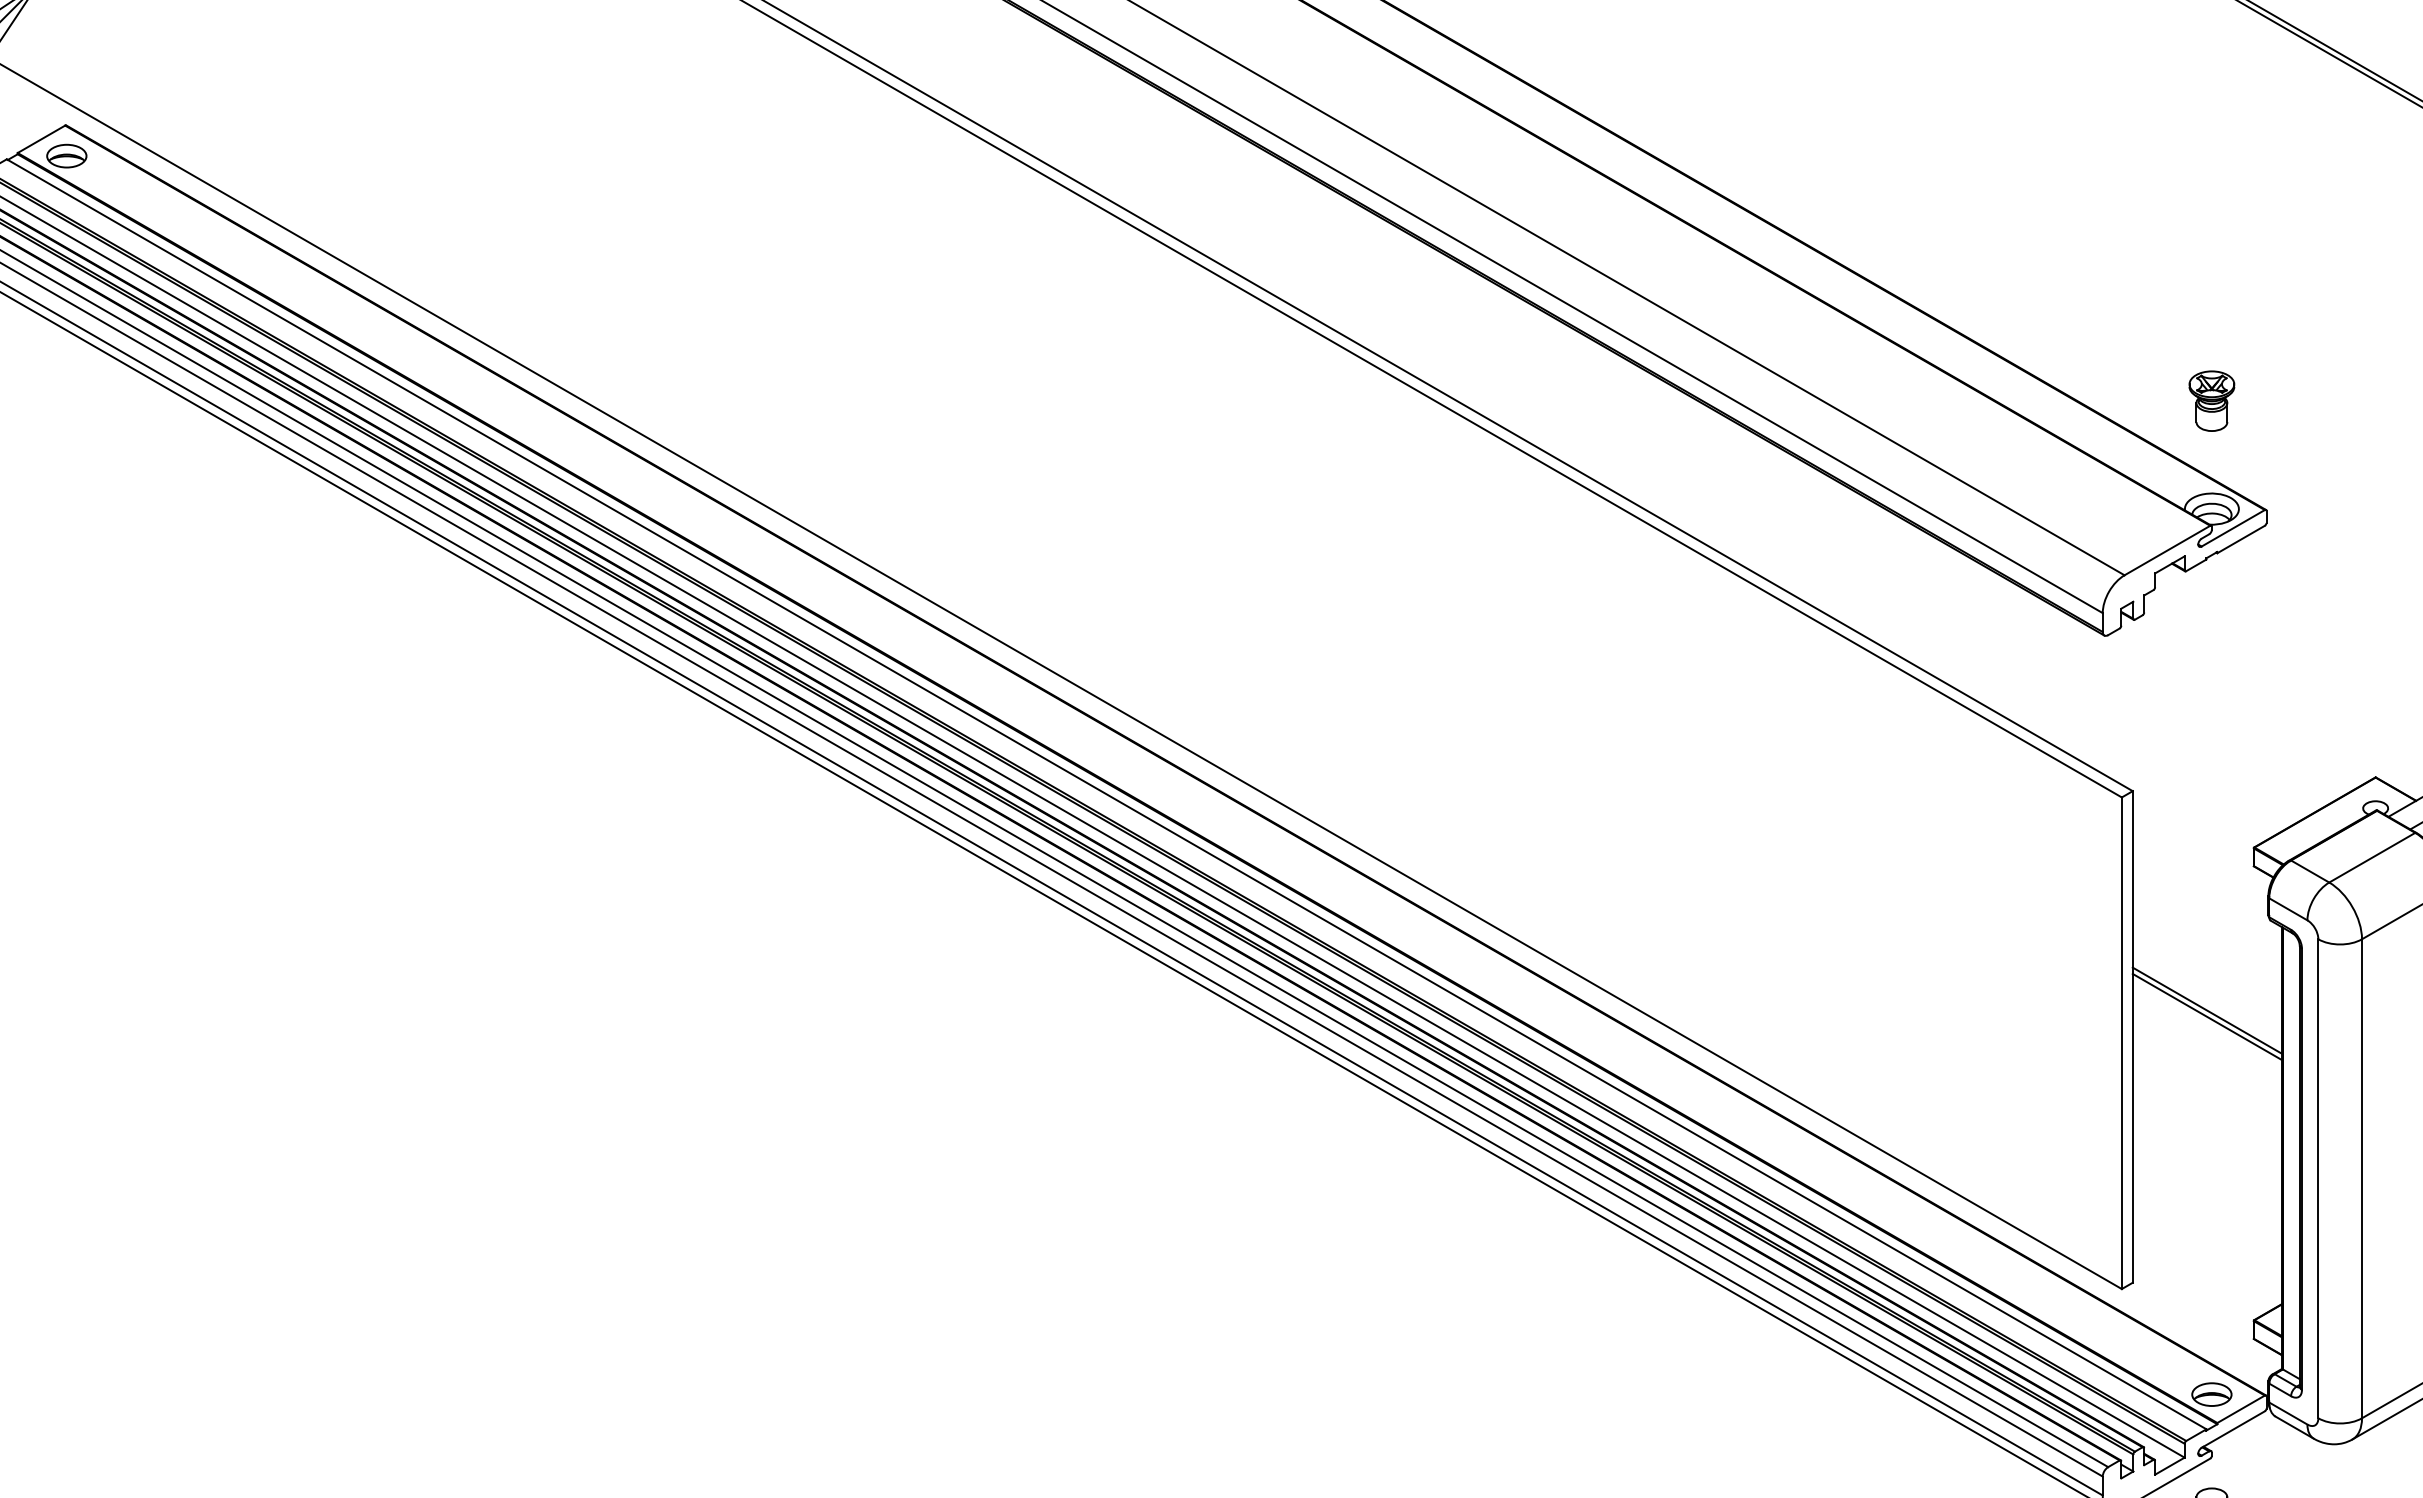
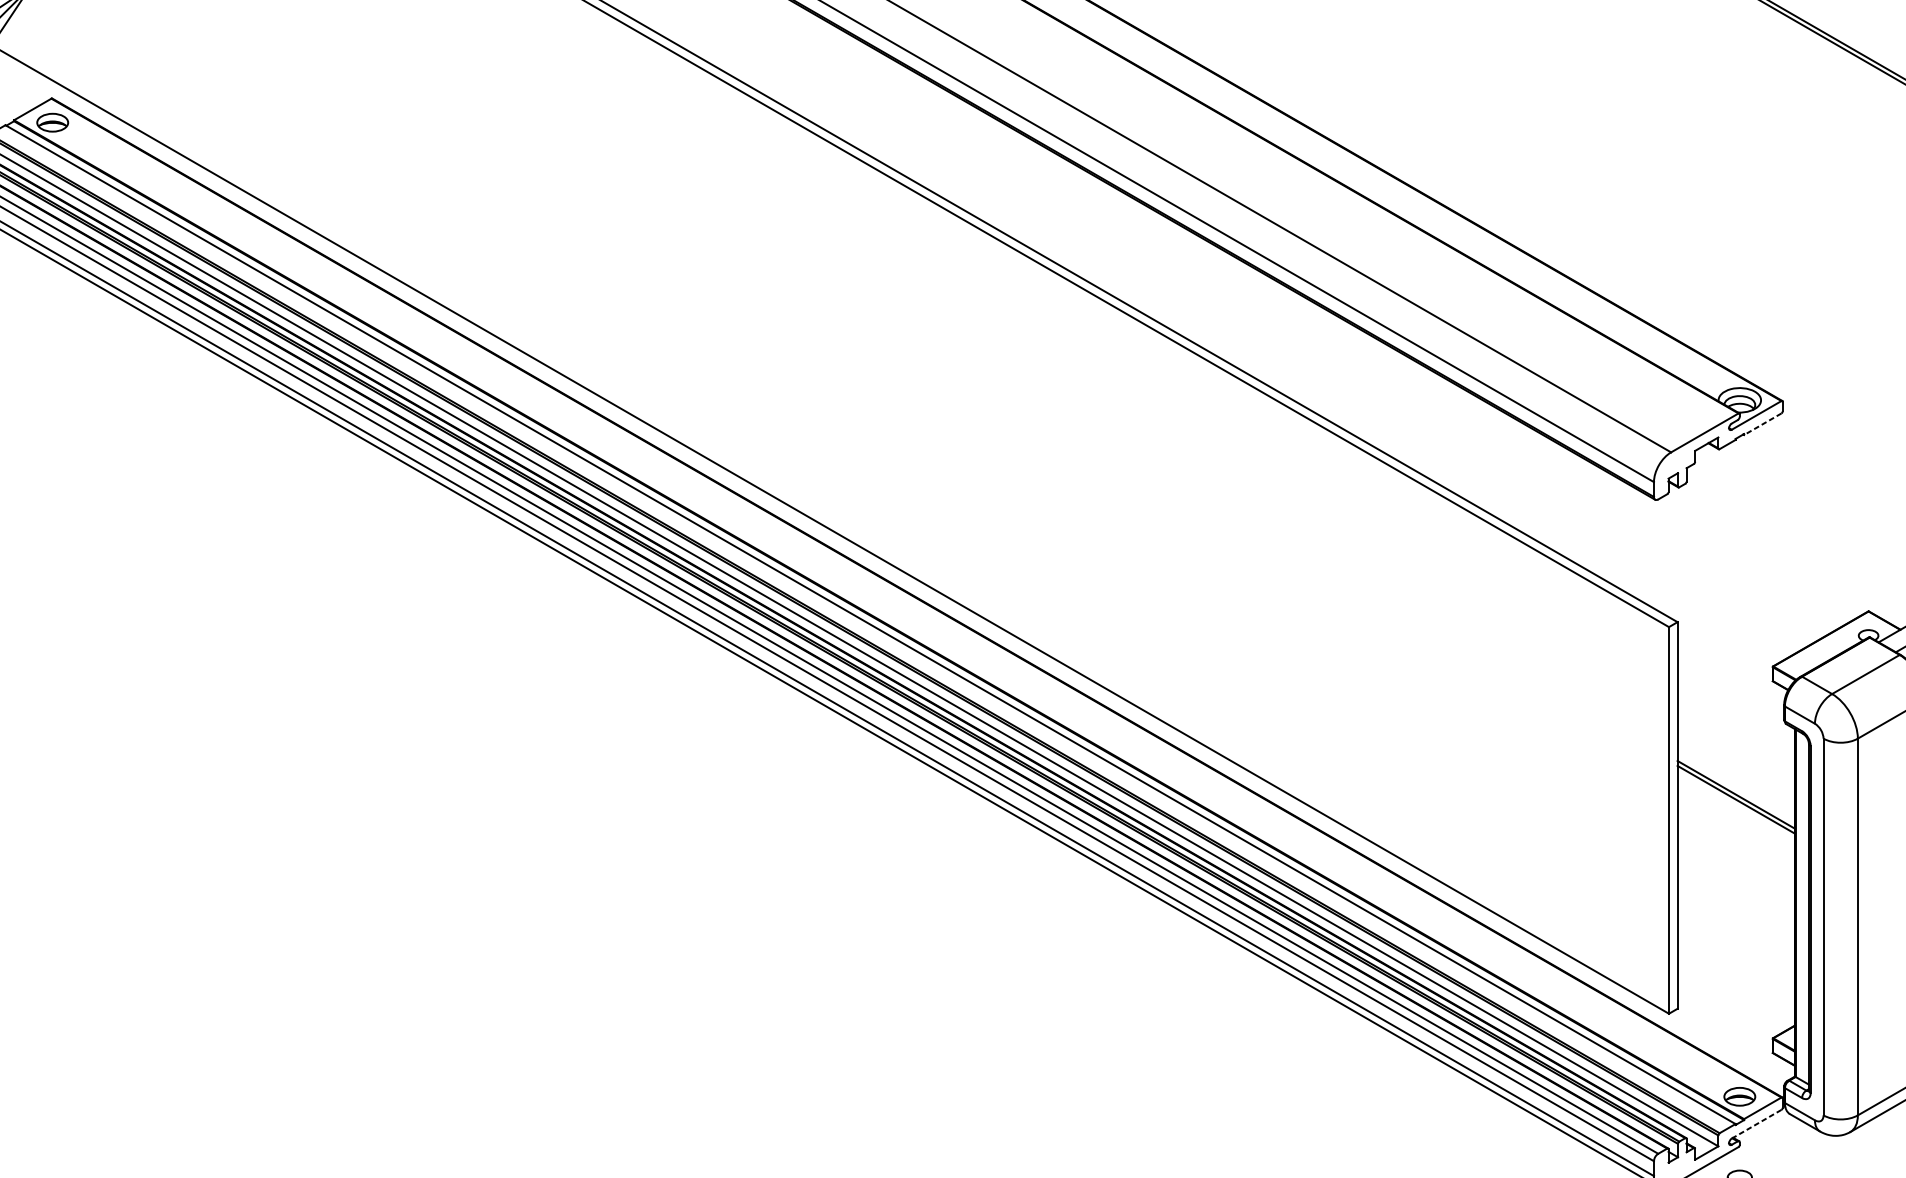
part: (2211, 400) -> (1739, 314), removed
line: (2240, 539) -> (1762, 424), solid -> dashed
line: (2232, 1429) -> (1756, 1124), solid -> dashed

